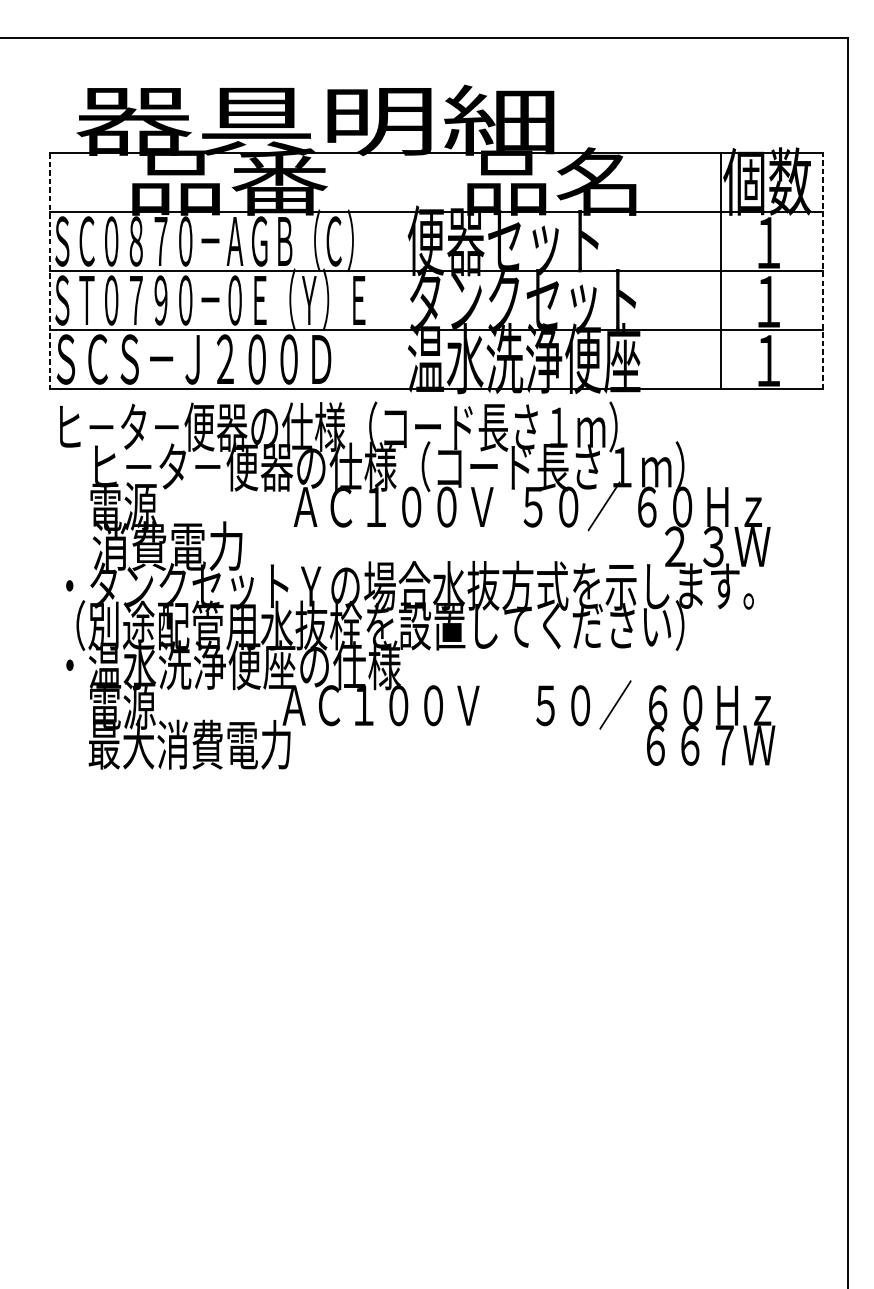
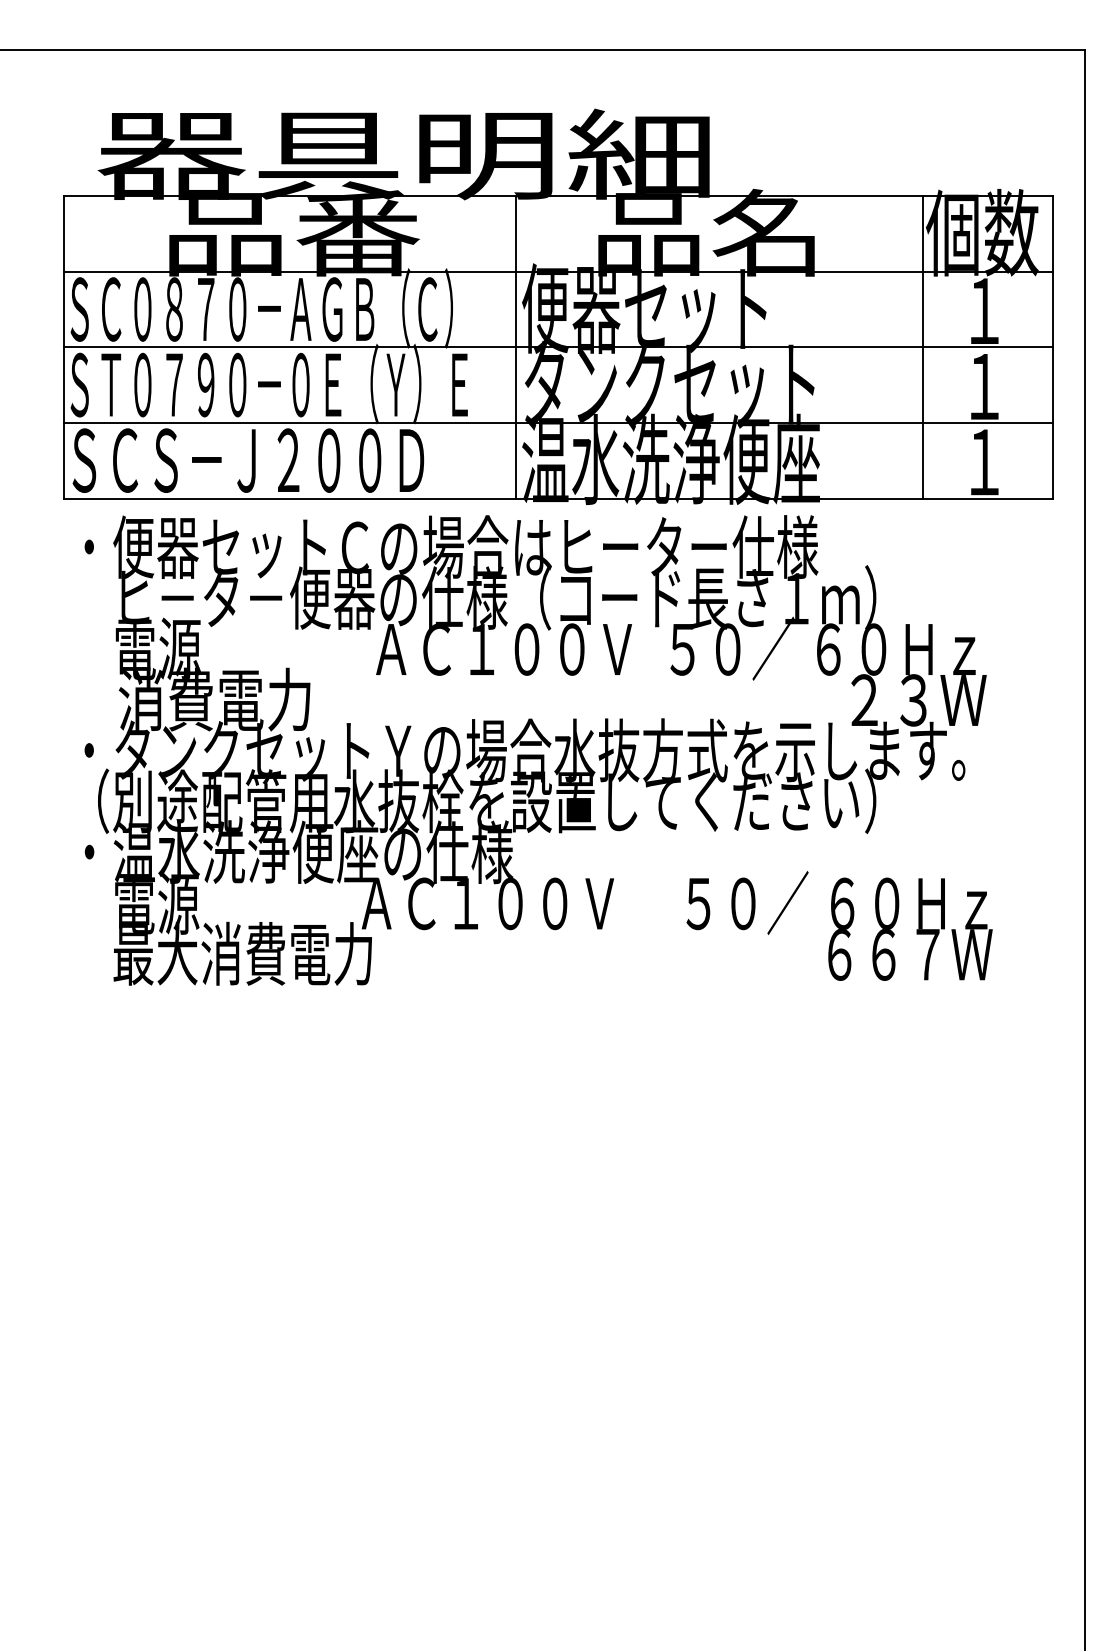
line: (822, 270) -> (1053, 346), dashed -> solid
line: (49, 271) -> (63, 347), dashed -> solid
line: (402, 271) -> (515, 347), added
text: (349, 426) -> (447, 546), ヒ－タ－便器の仕様（コード長さ１ｍ） -> ・便器セットＣの場合はヒーター仕様

